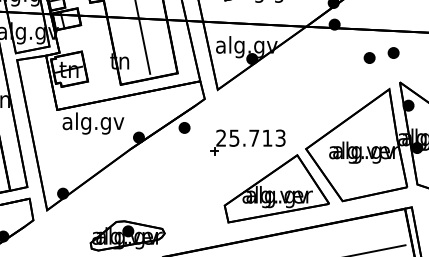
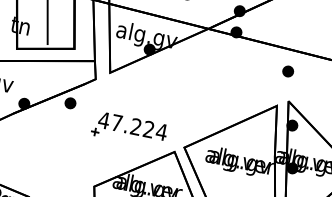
part: (369, 57) -> (263, 71), removed
text: (250, 137) -> (132, 125), 25.713 -> 47.224

